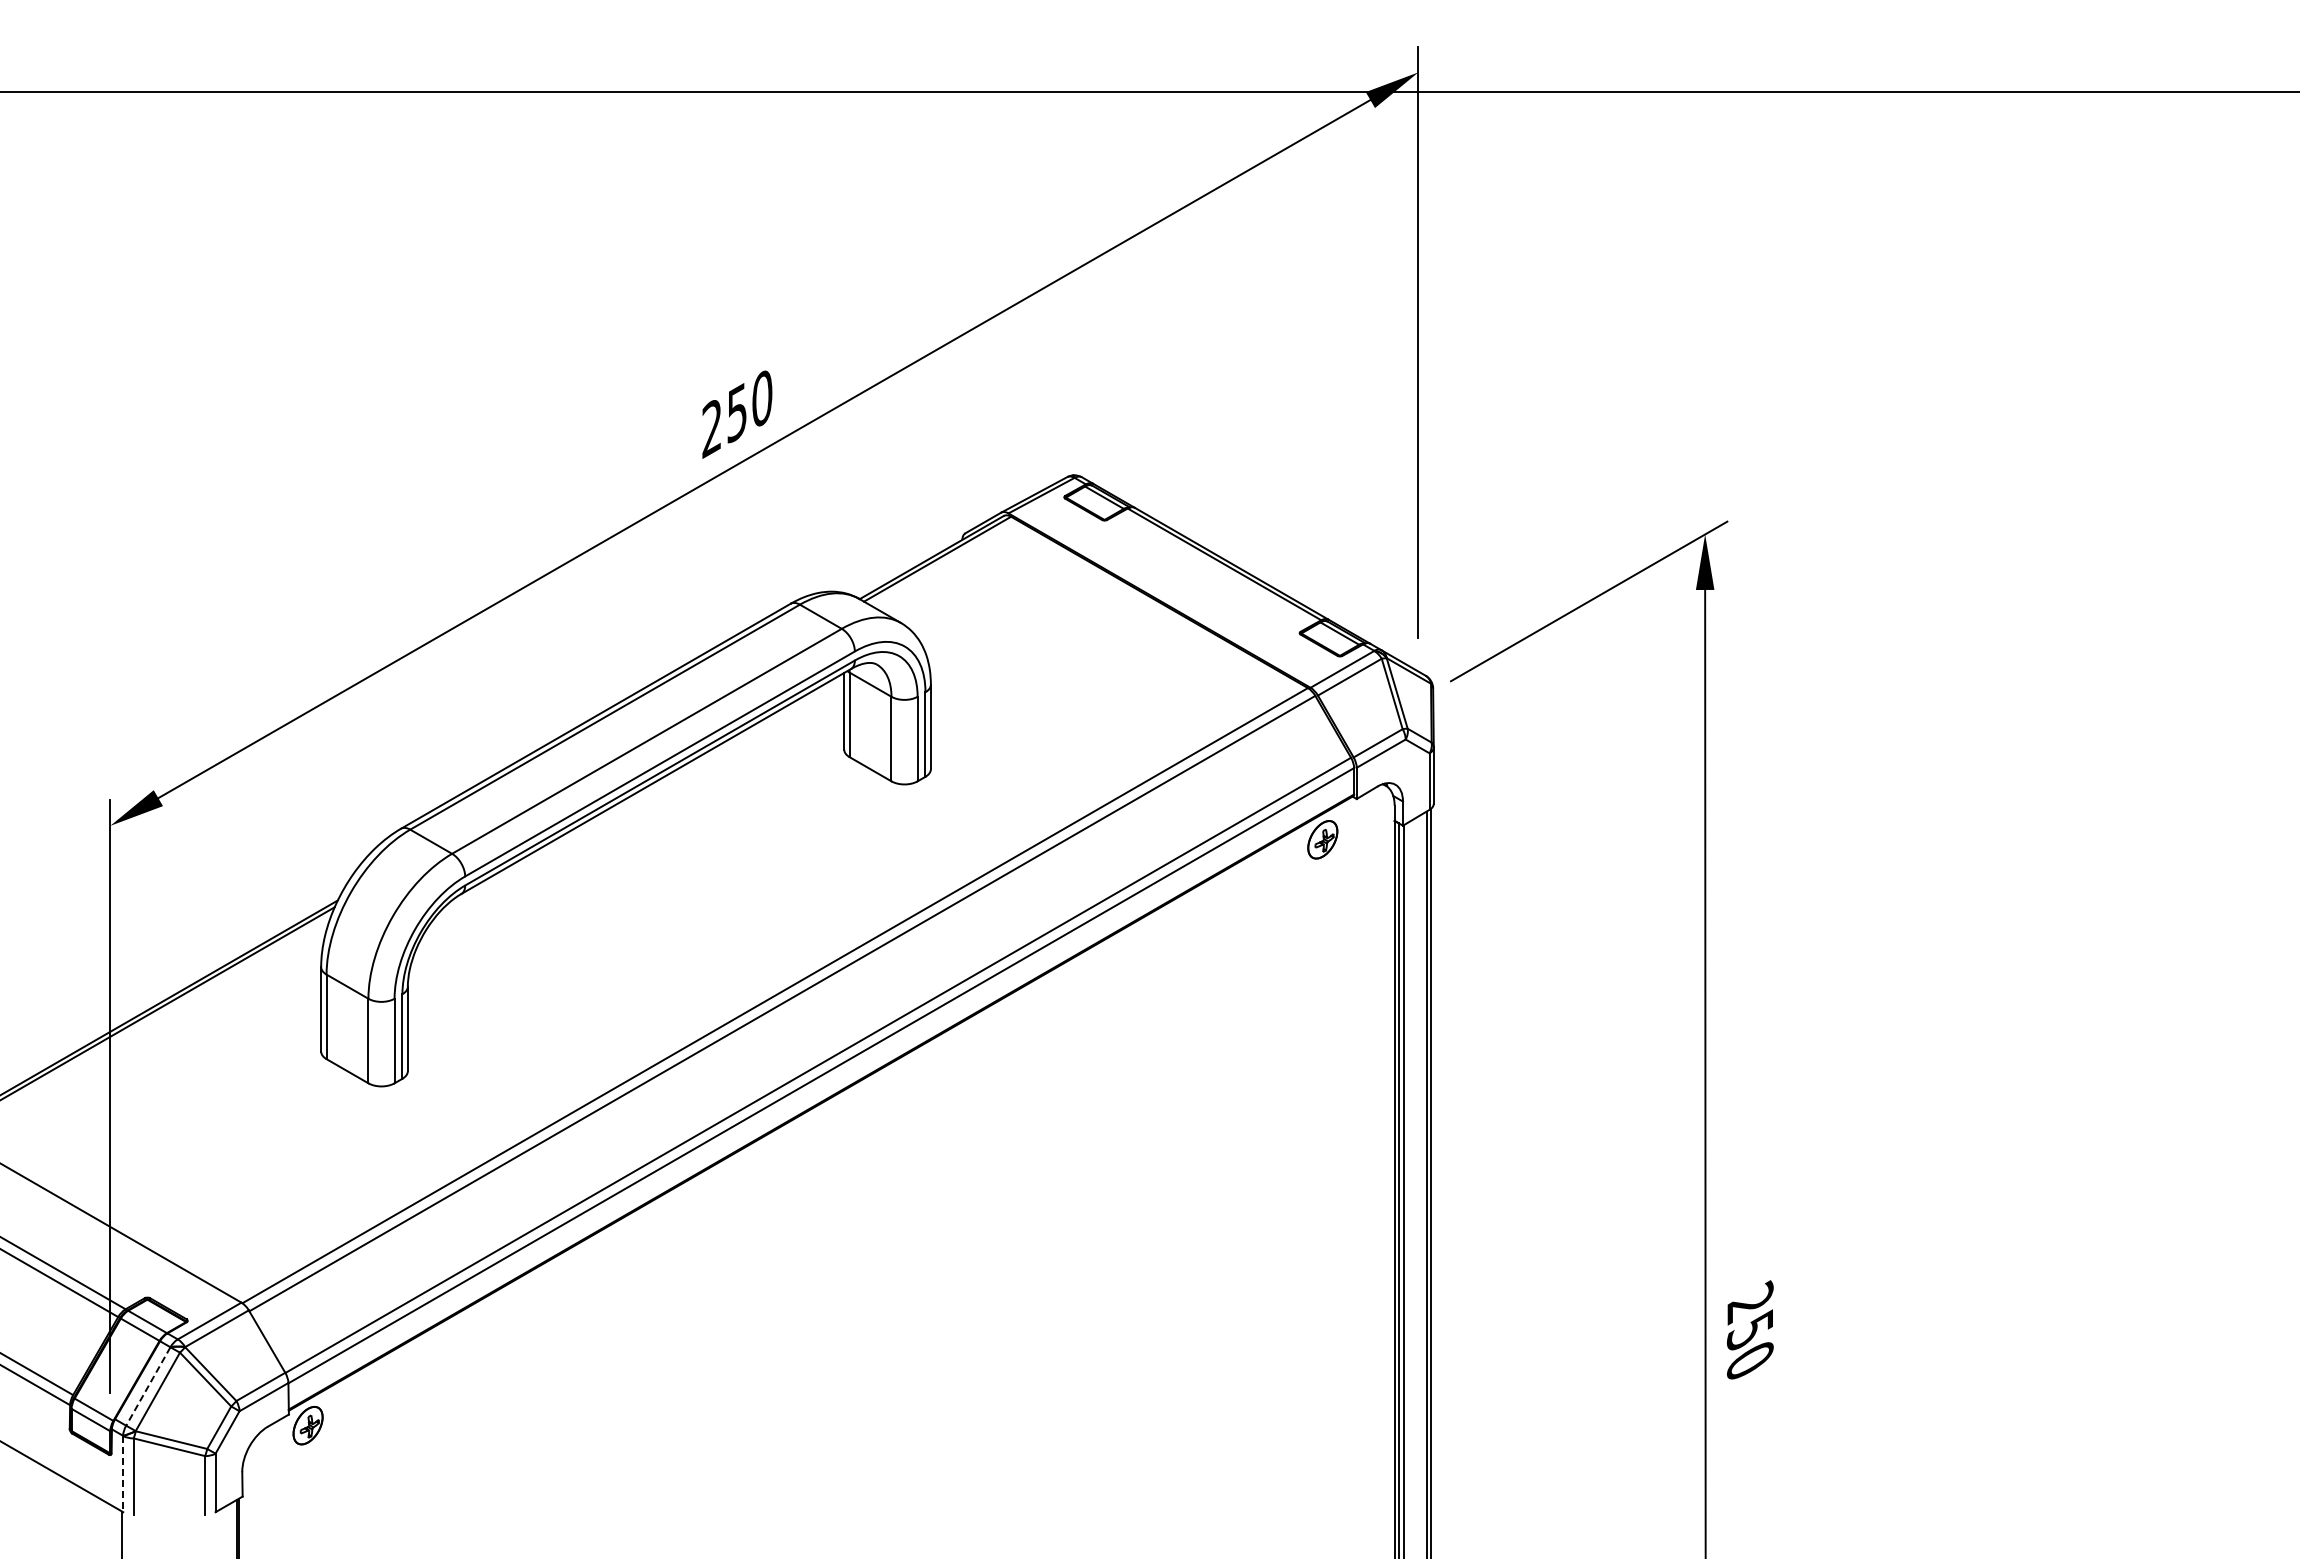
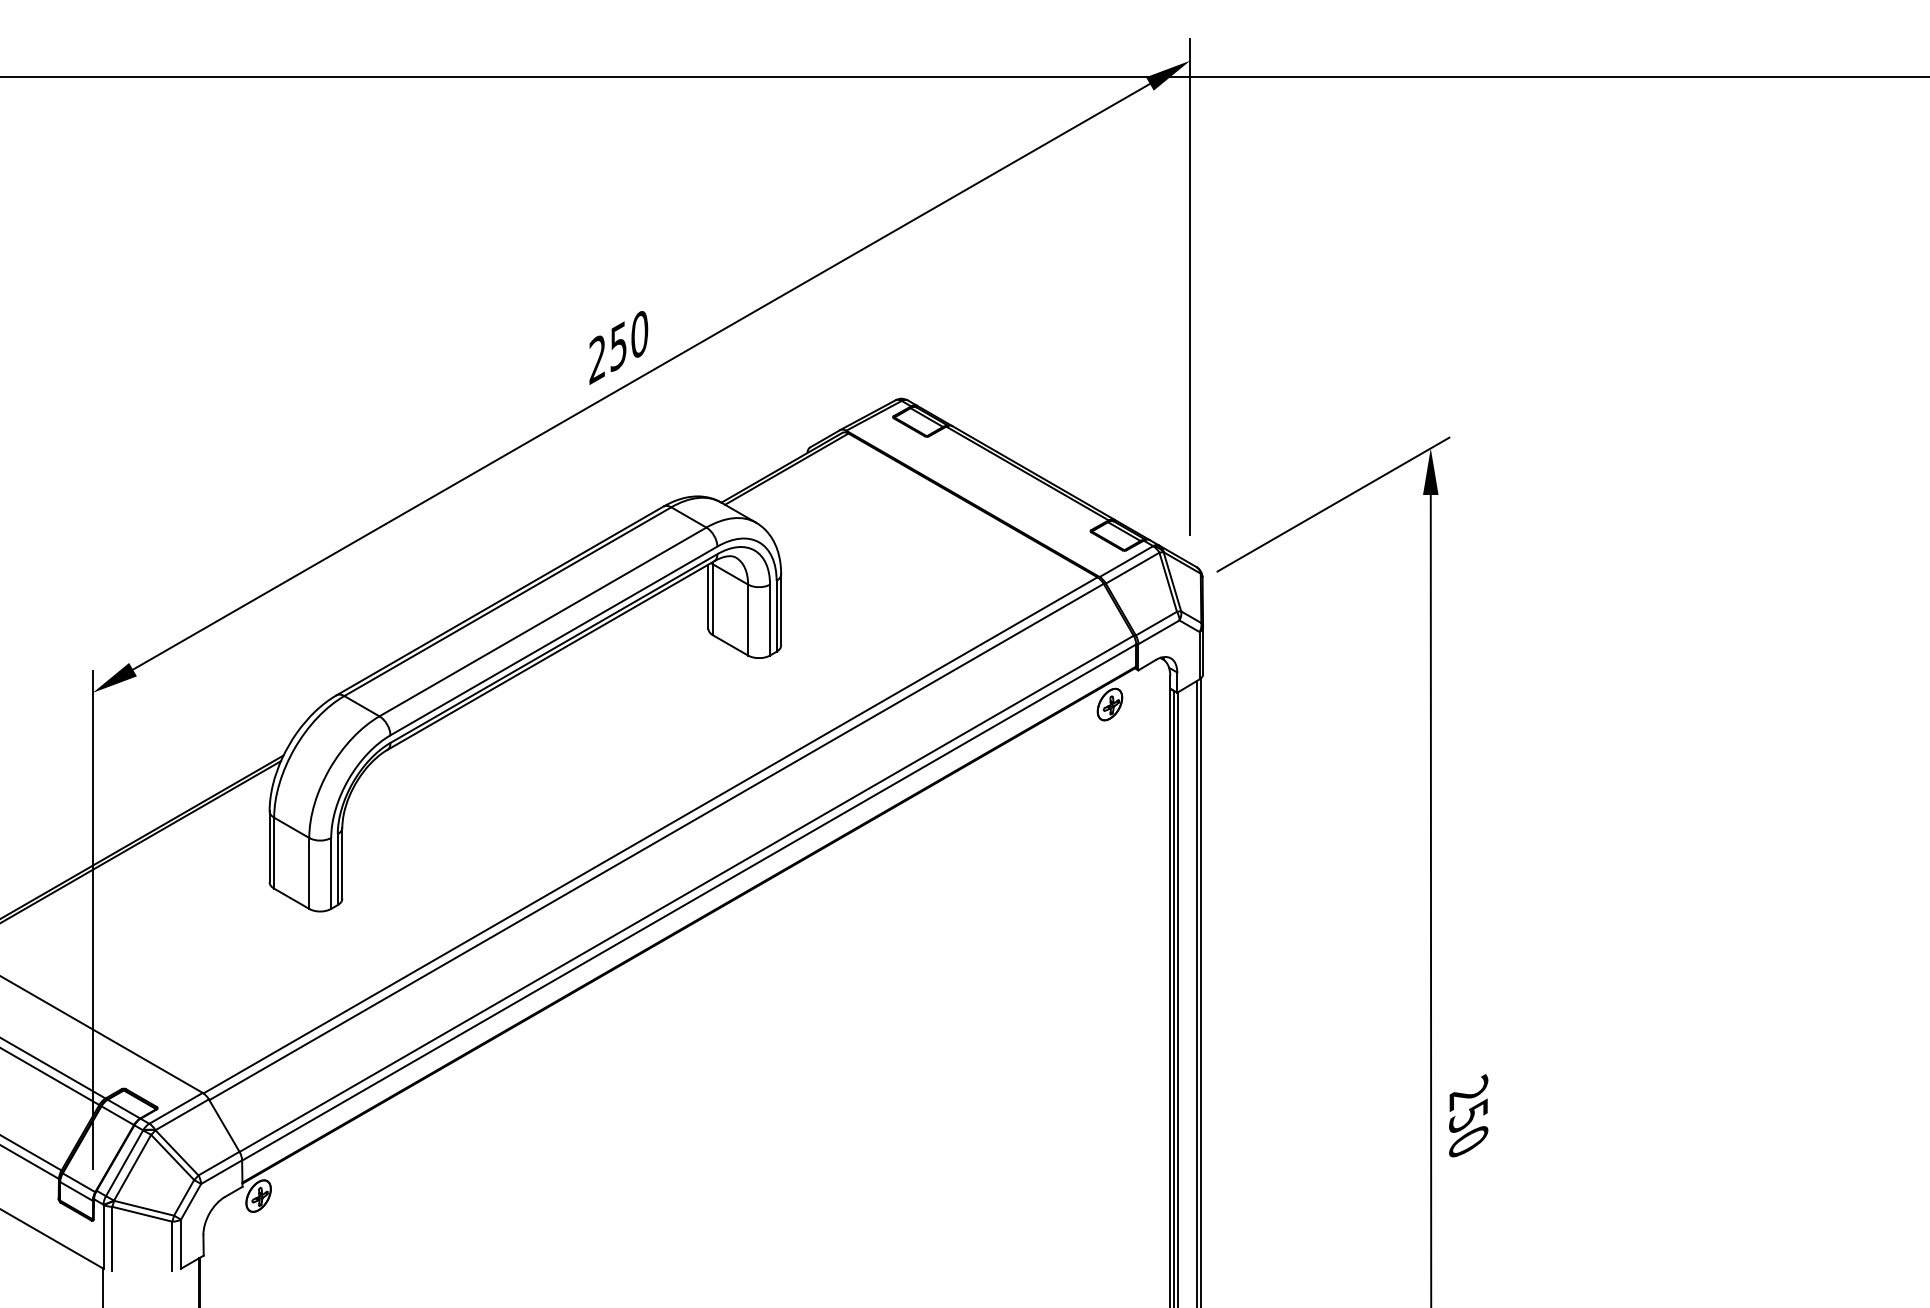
line: (148, 1386) -> (124, 1163), dashed -> solid
line: (123, 1474) -> (103, 1237), dashed -> solid

